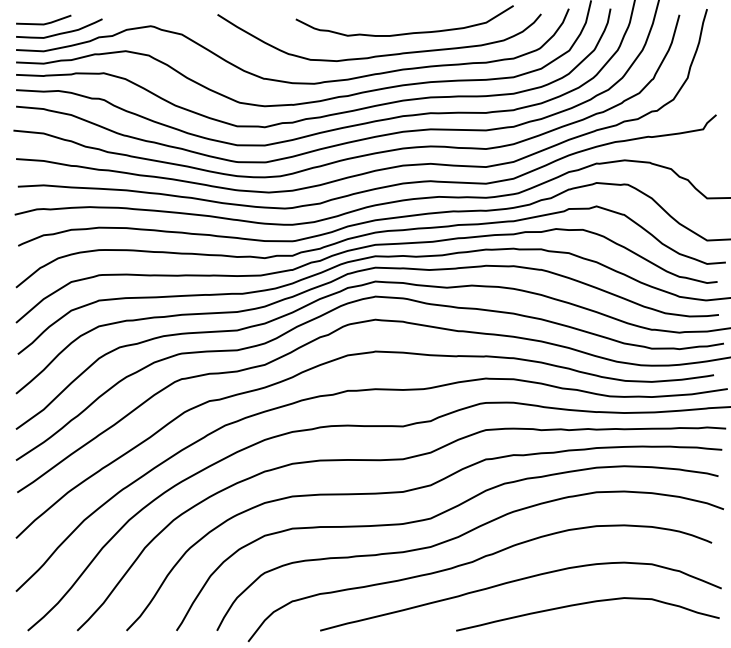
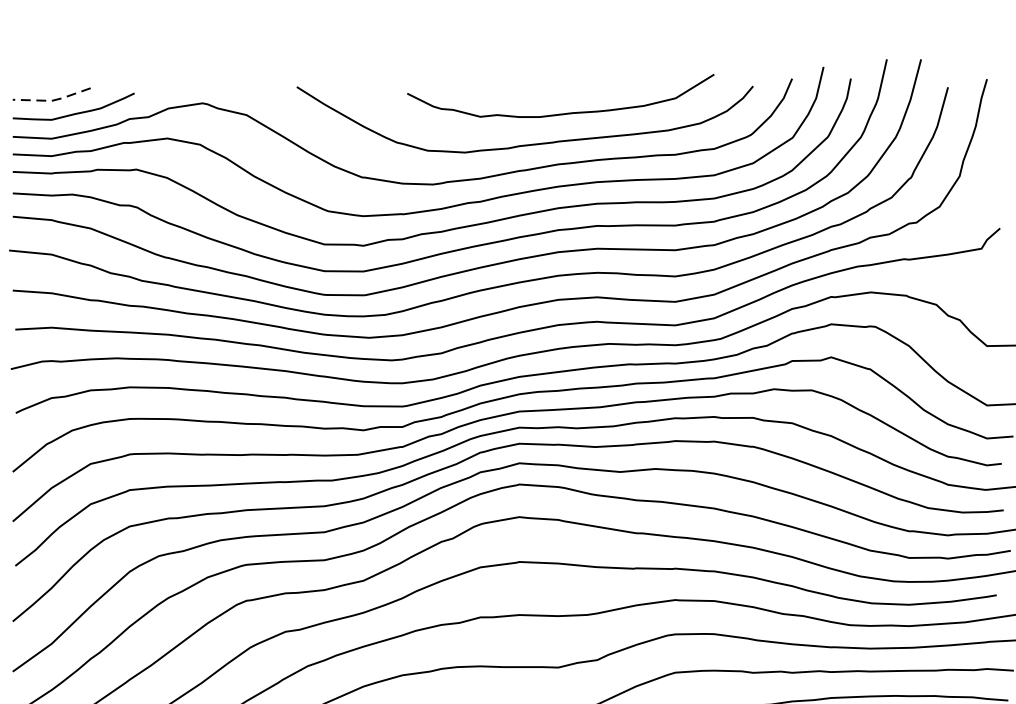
line: (44, 24) -> (52, 100), solid -> dashed

